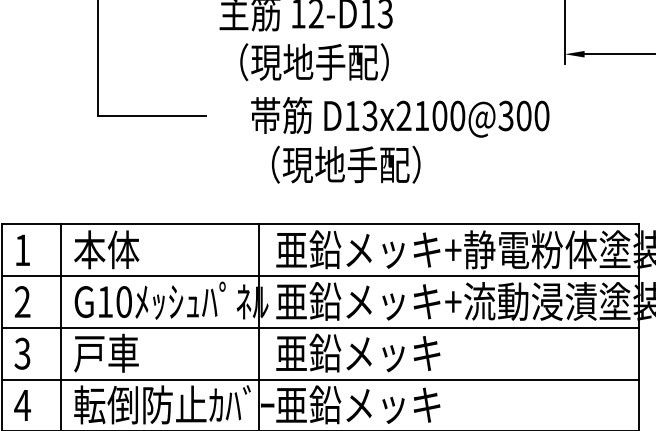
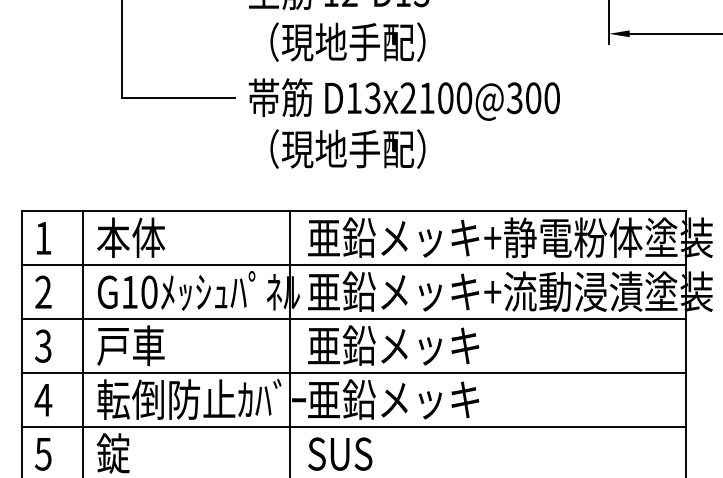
text: (399, 140) -> (403, 123), moved

